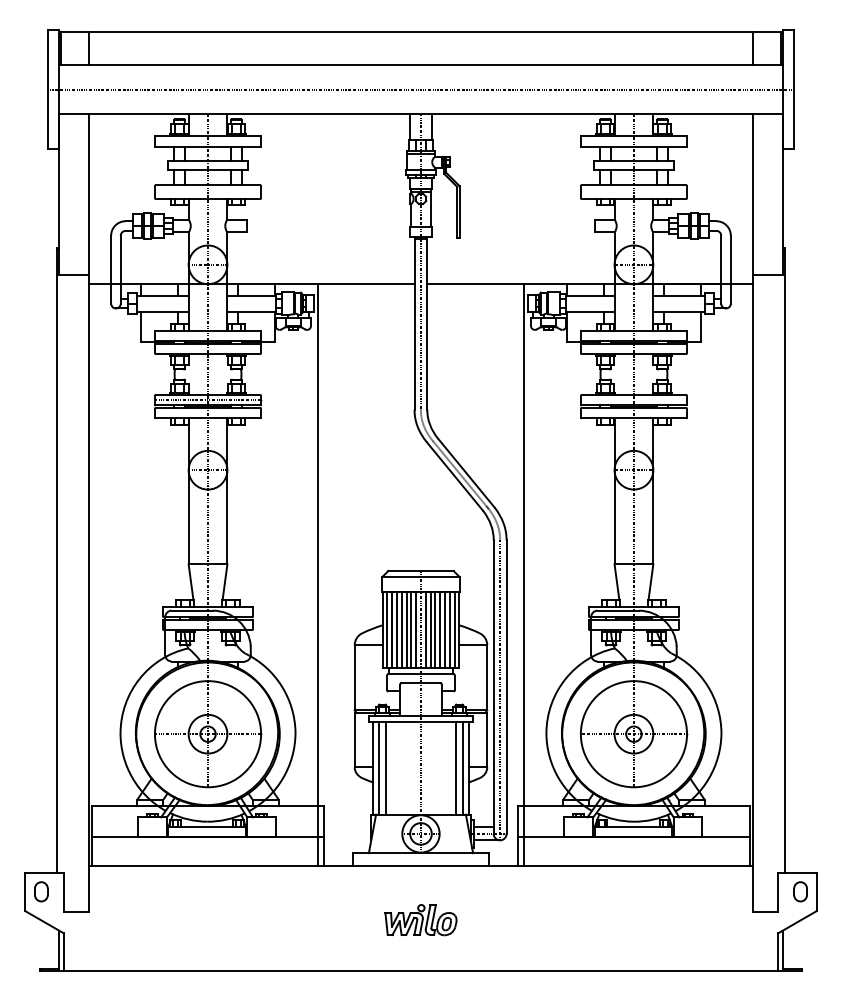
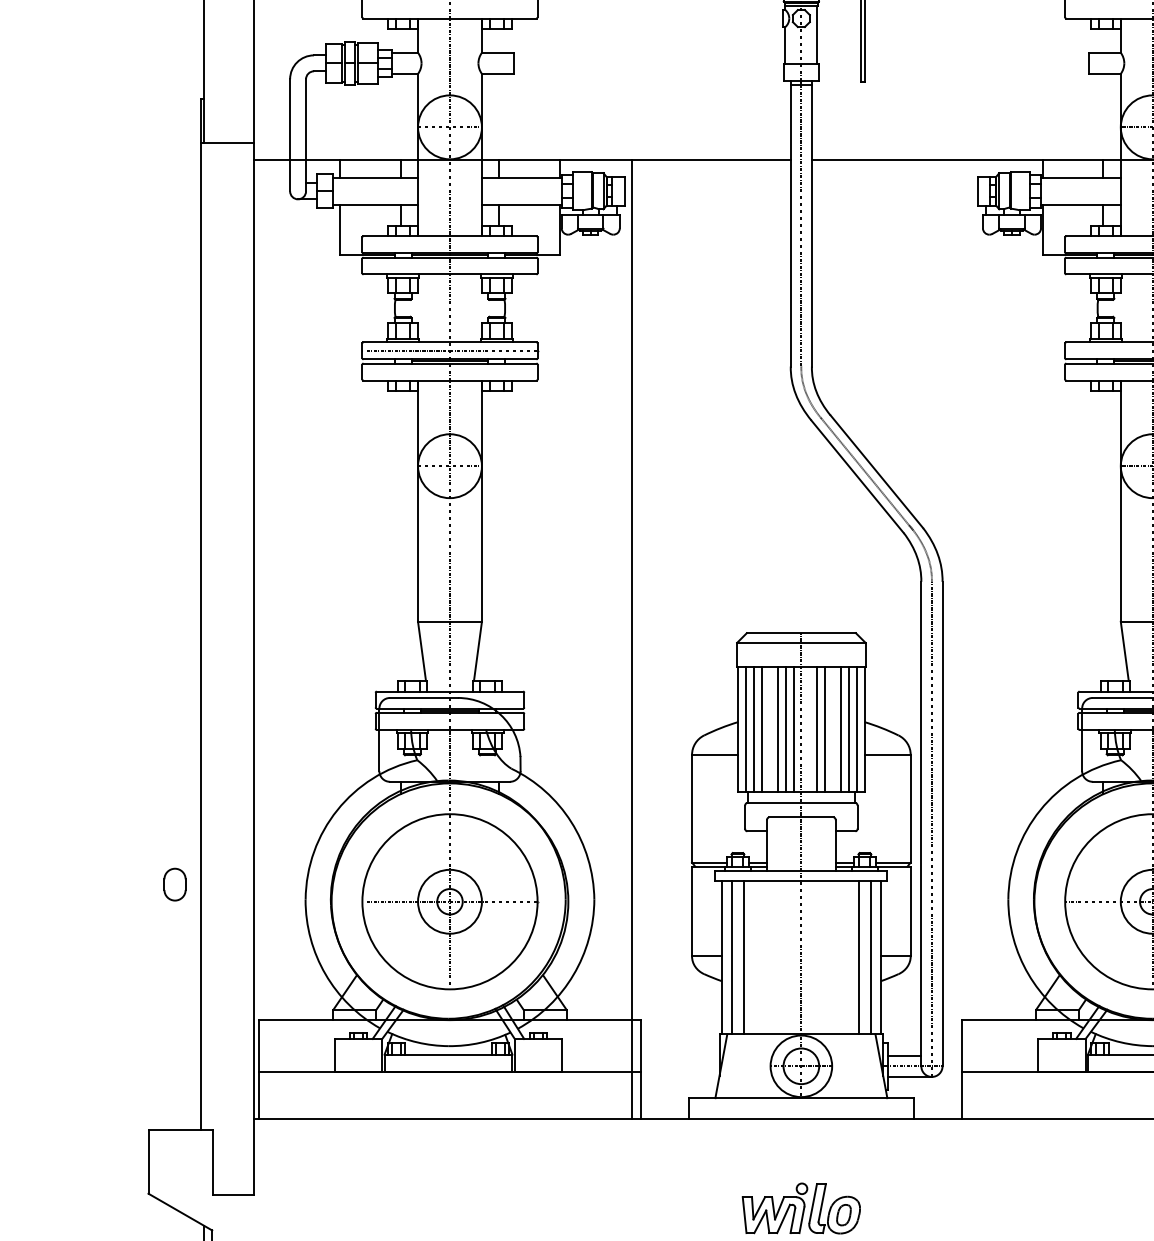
line: (523, 575) -> (970, 639), removed
line: (401, 629) -> (769, 729), removed
line: (425, 629) -> (808, 729), removed
line: (440, 629) -> (833, 729), removed
part: (41, 891) -> (175, 884), moved

